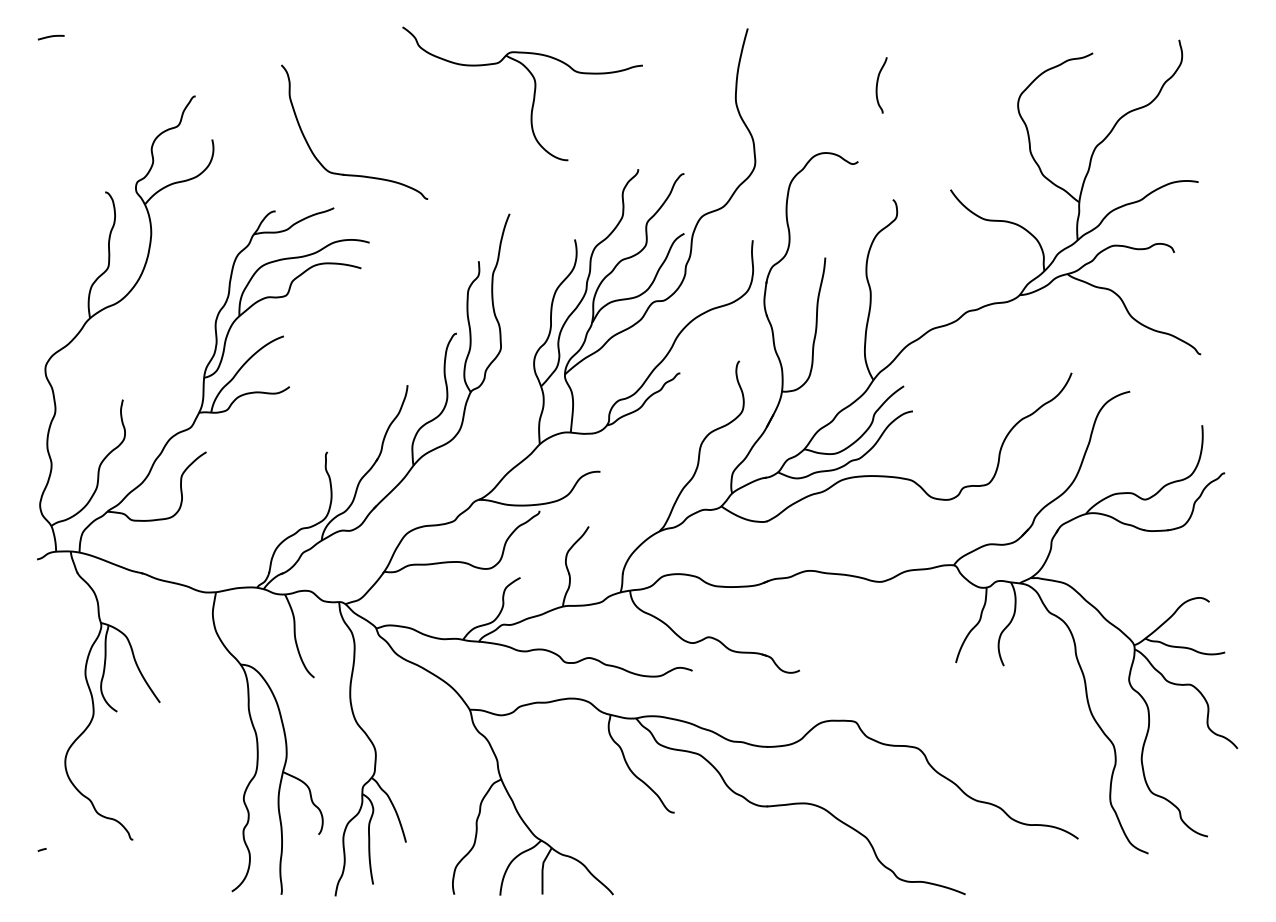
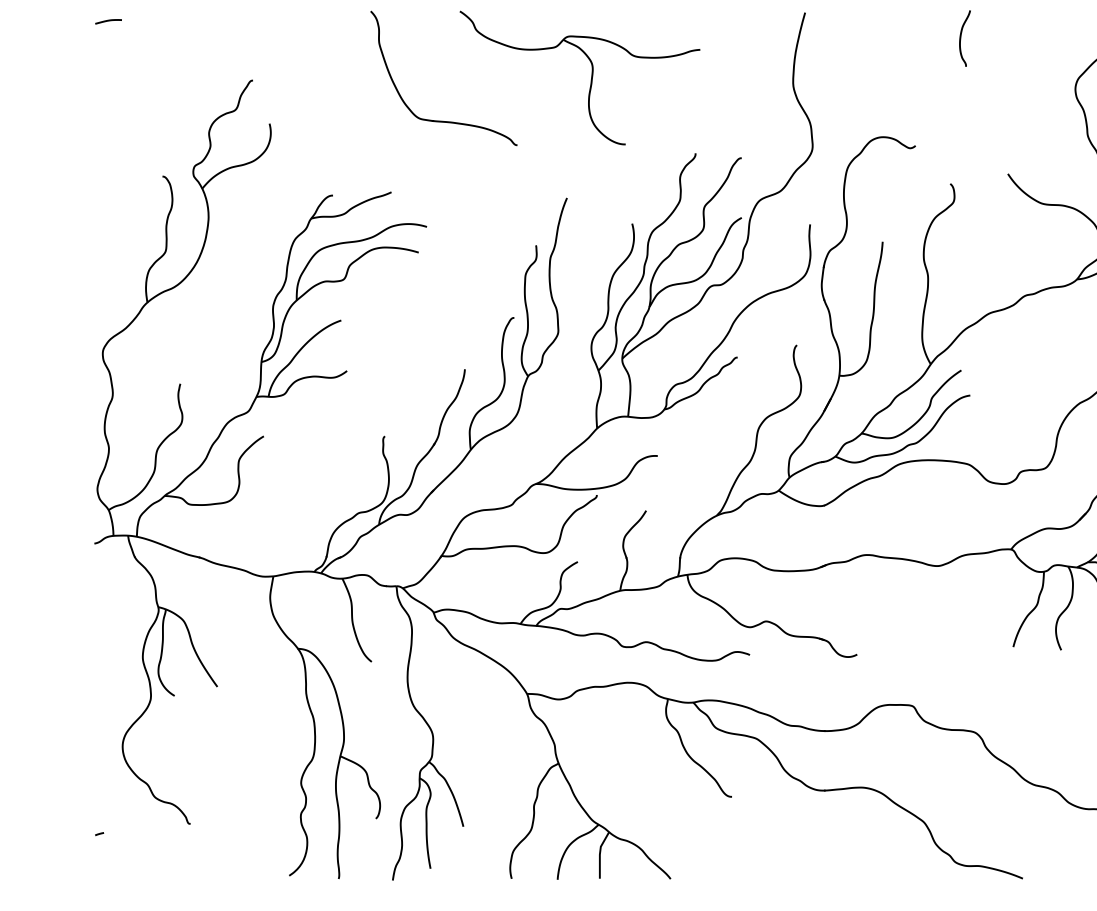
curve: (878, 83) -> (961, 36), moved
part: (354, 174) -> (443, 120), moved

